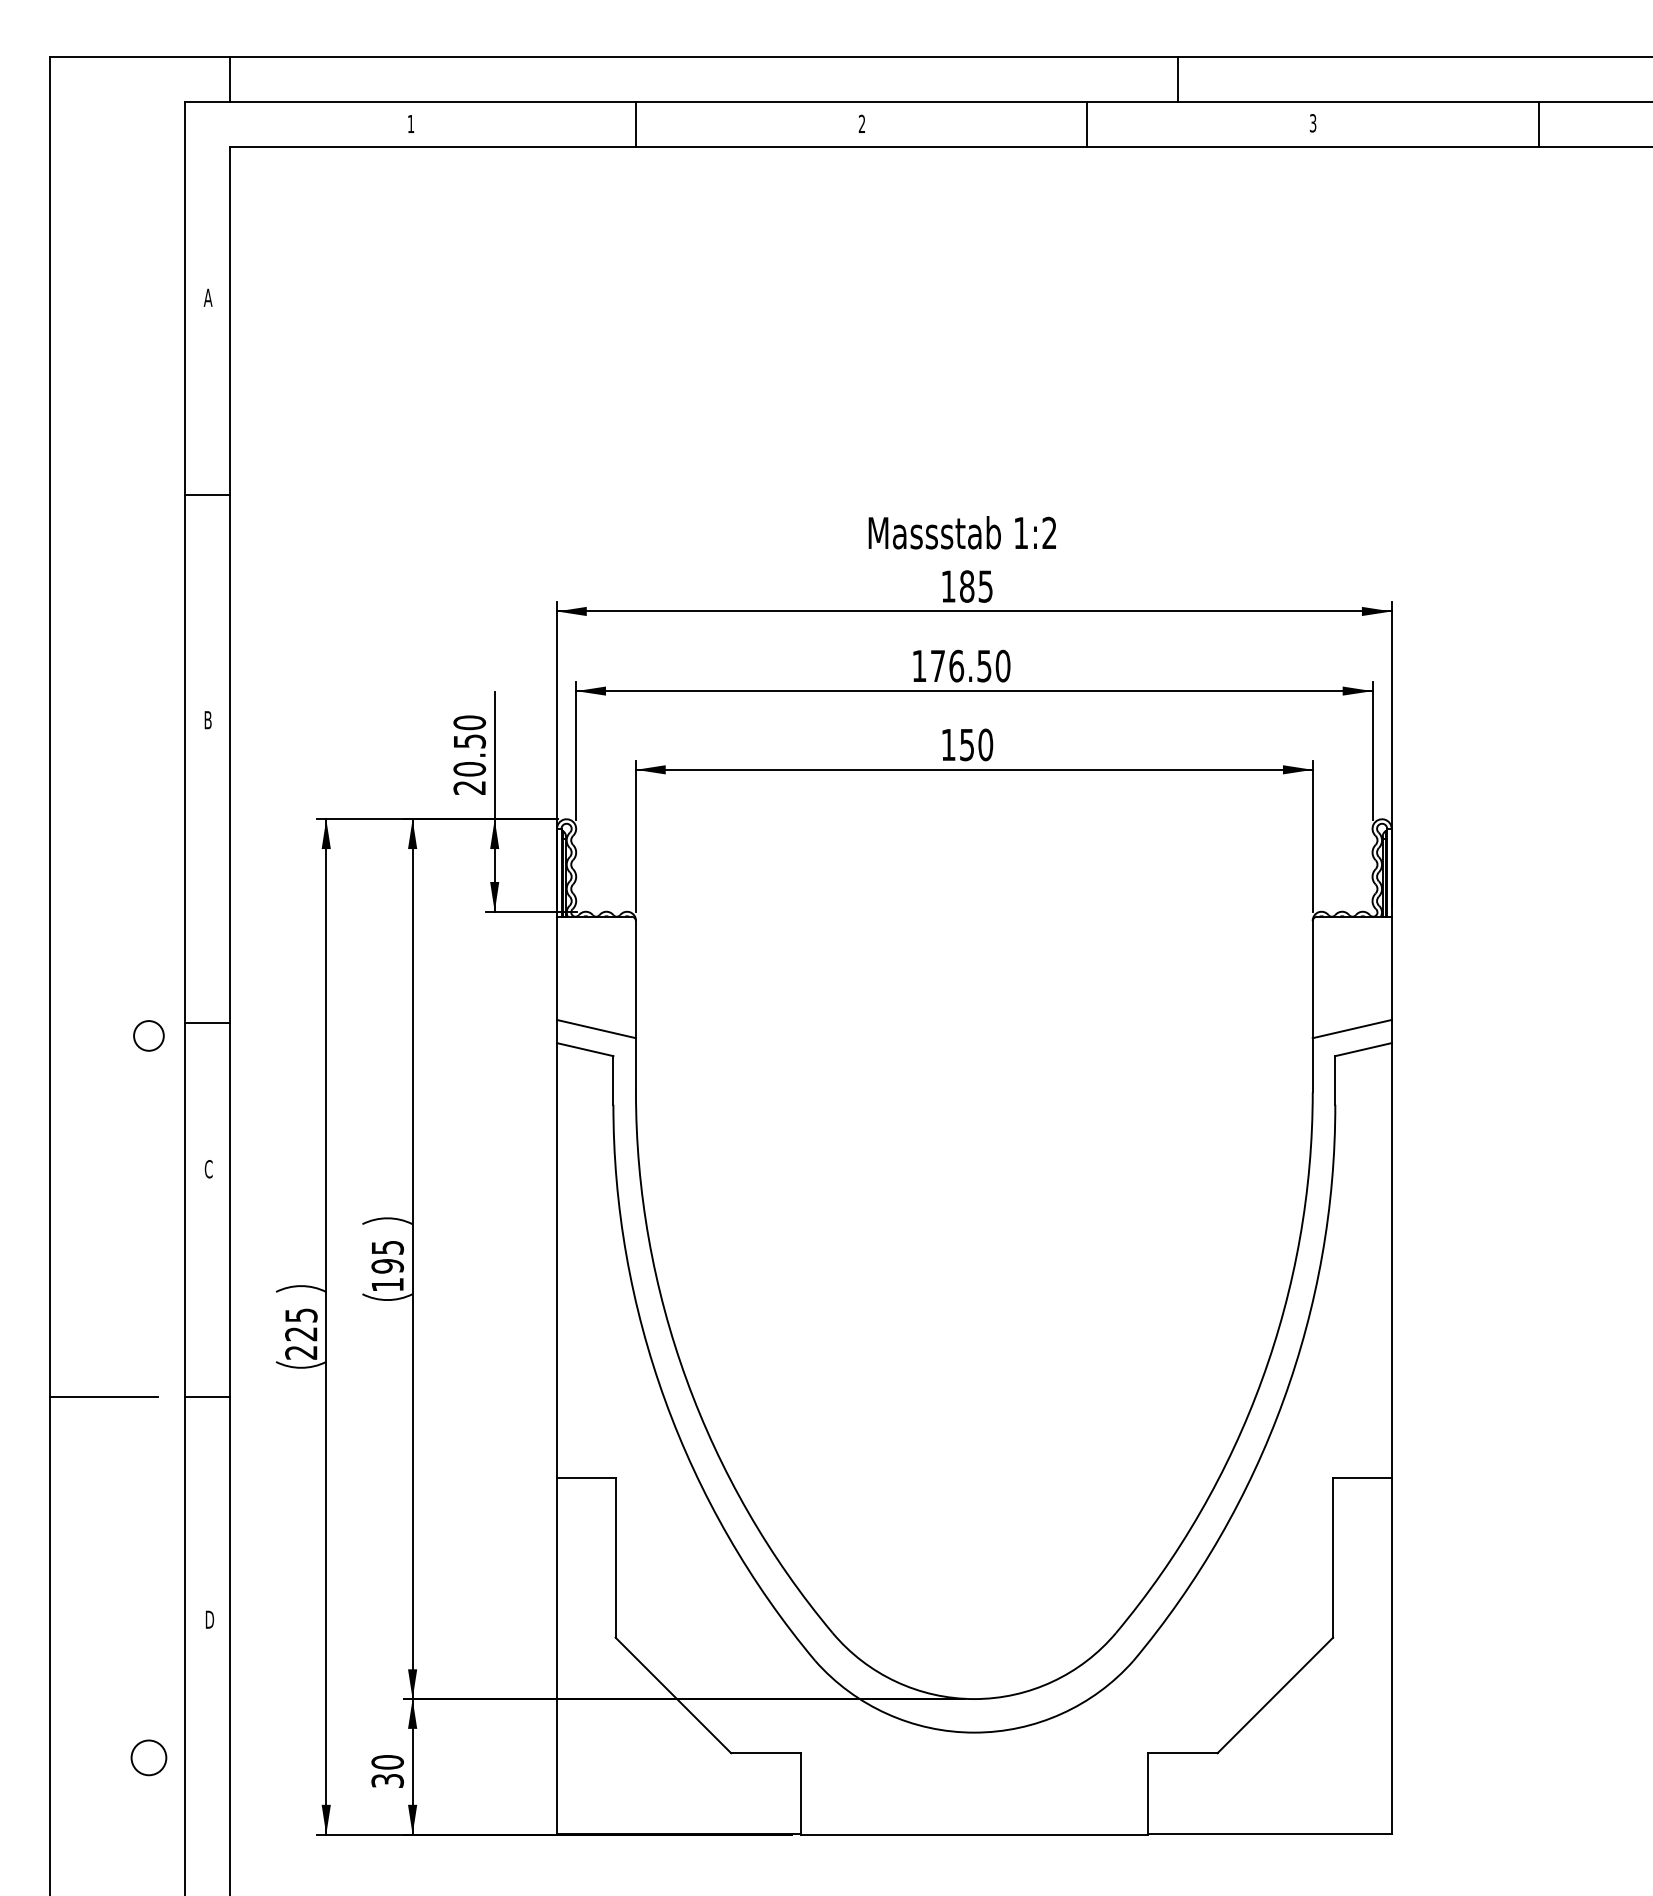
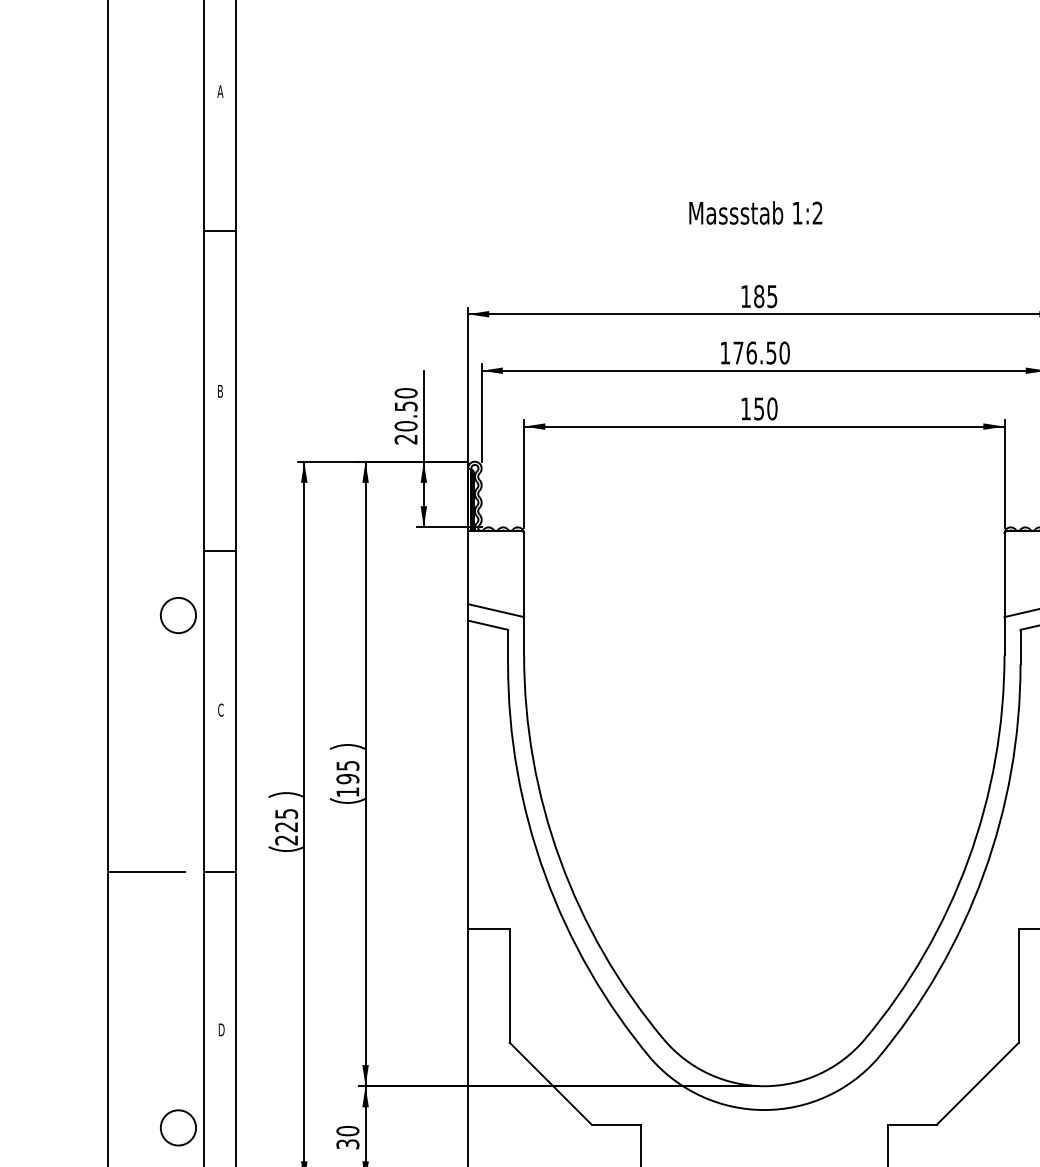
text: (961, 532) -> (755, 212), moved
line: (207, 1022) -> (219, 551), moved
circle: (148, 1035) -> (178, 615), size x1.67
circle: (148, 1757) -> (178, 1127), size x1.43

